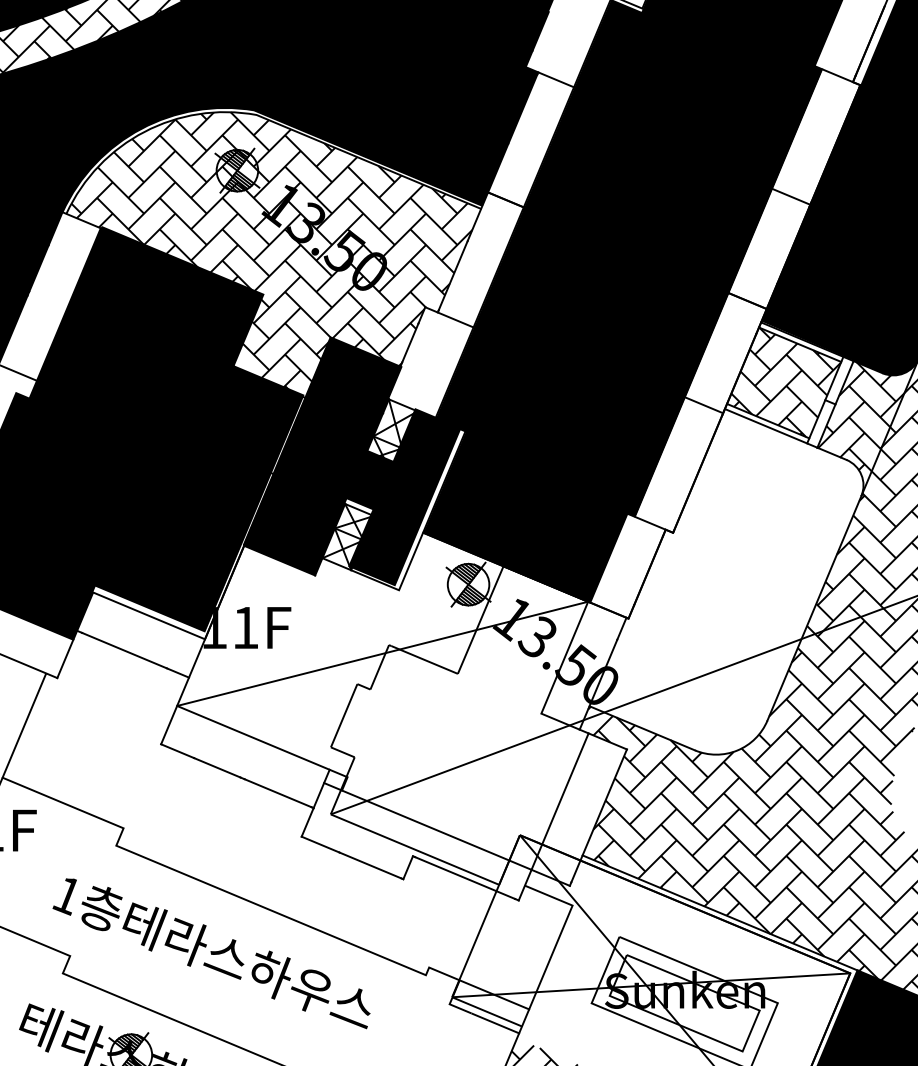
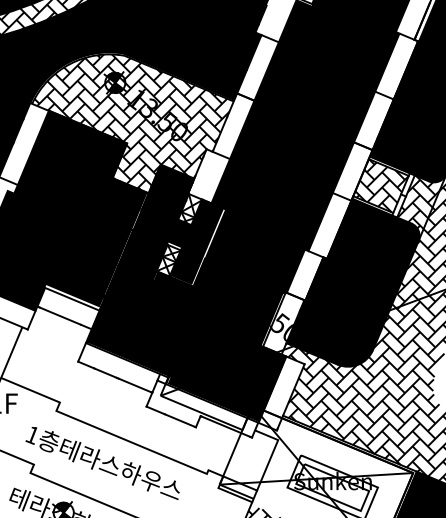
fill: (725, 581) -> (352, 282), added
fill: (383, 698) -> (186, 339), added

